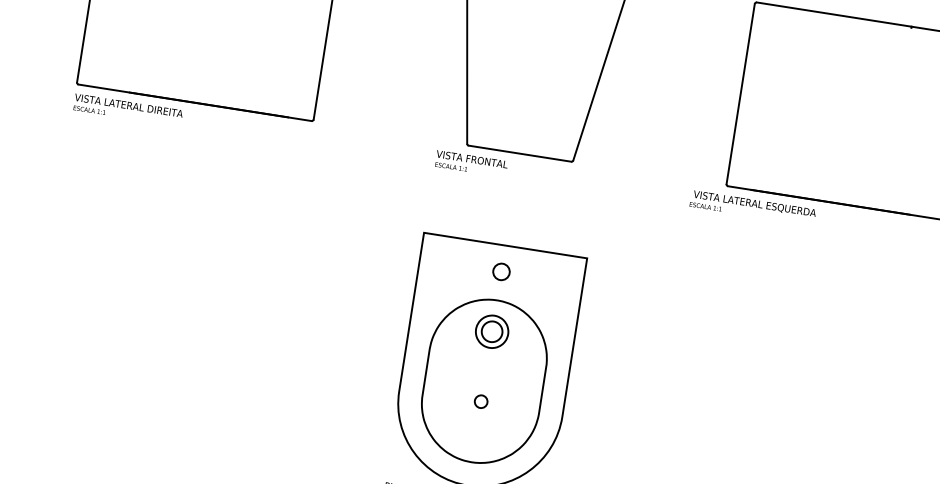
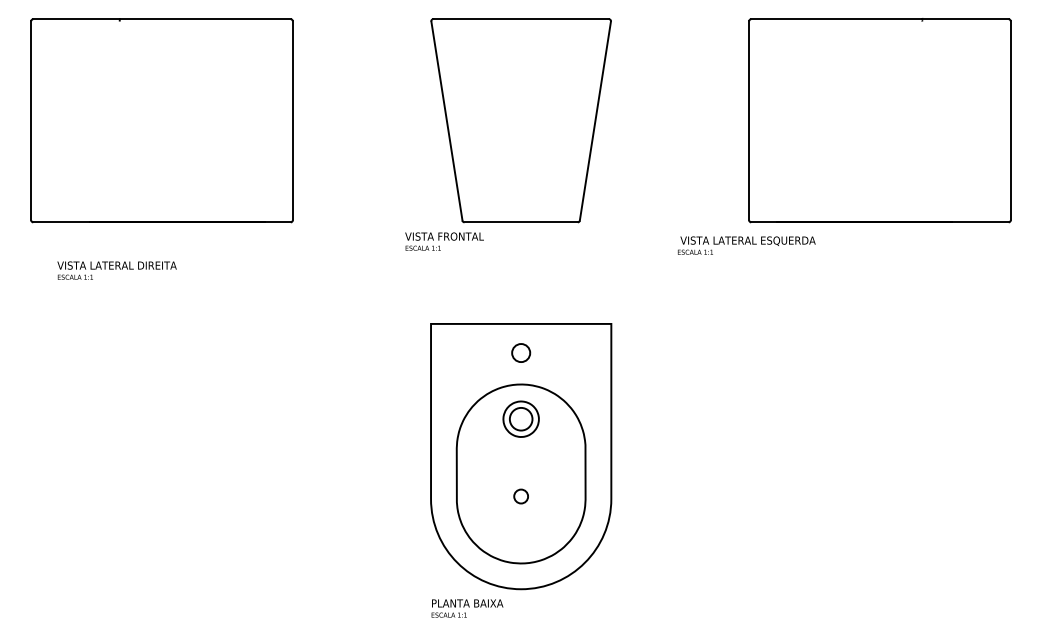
text: (127, 109) -> (116, 270), moved
text: (471, 163) -> (444, 241), moved
text: (752, 207) -> (746, 245), moved

